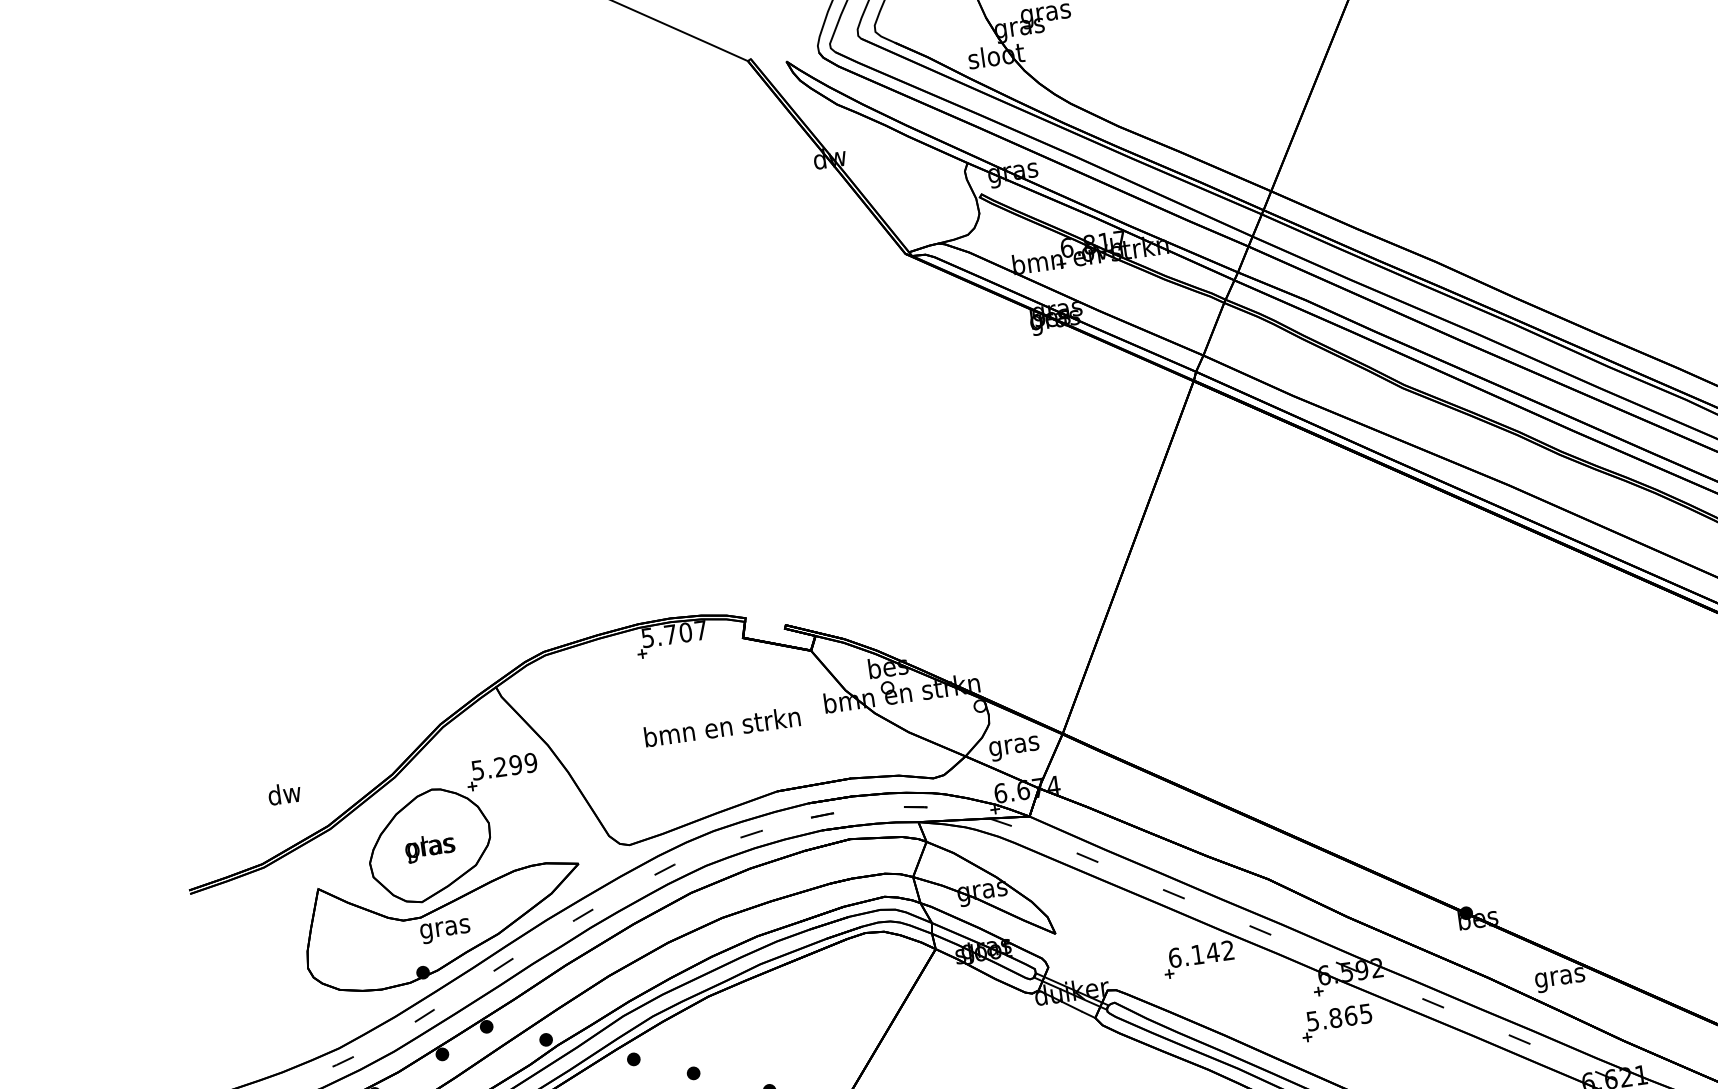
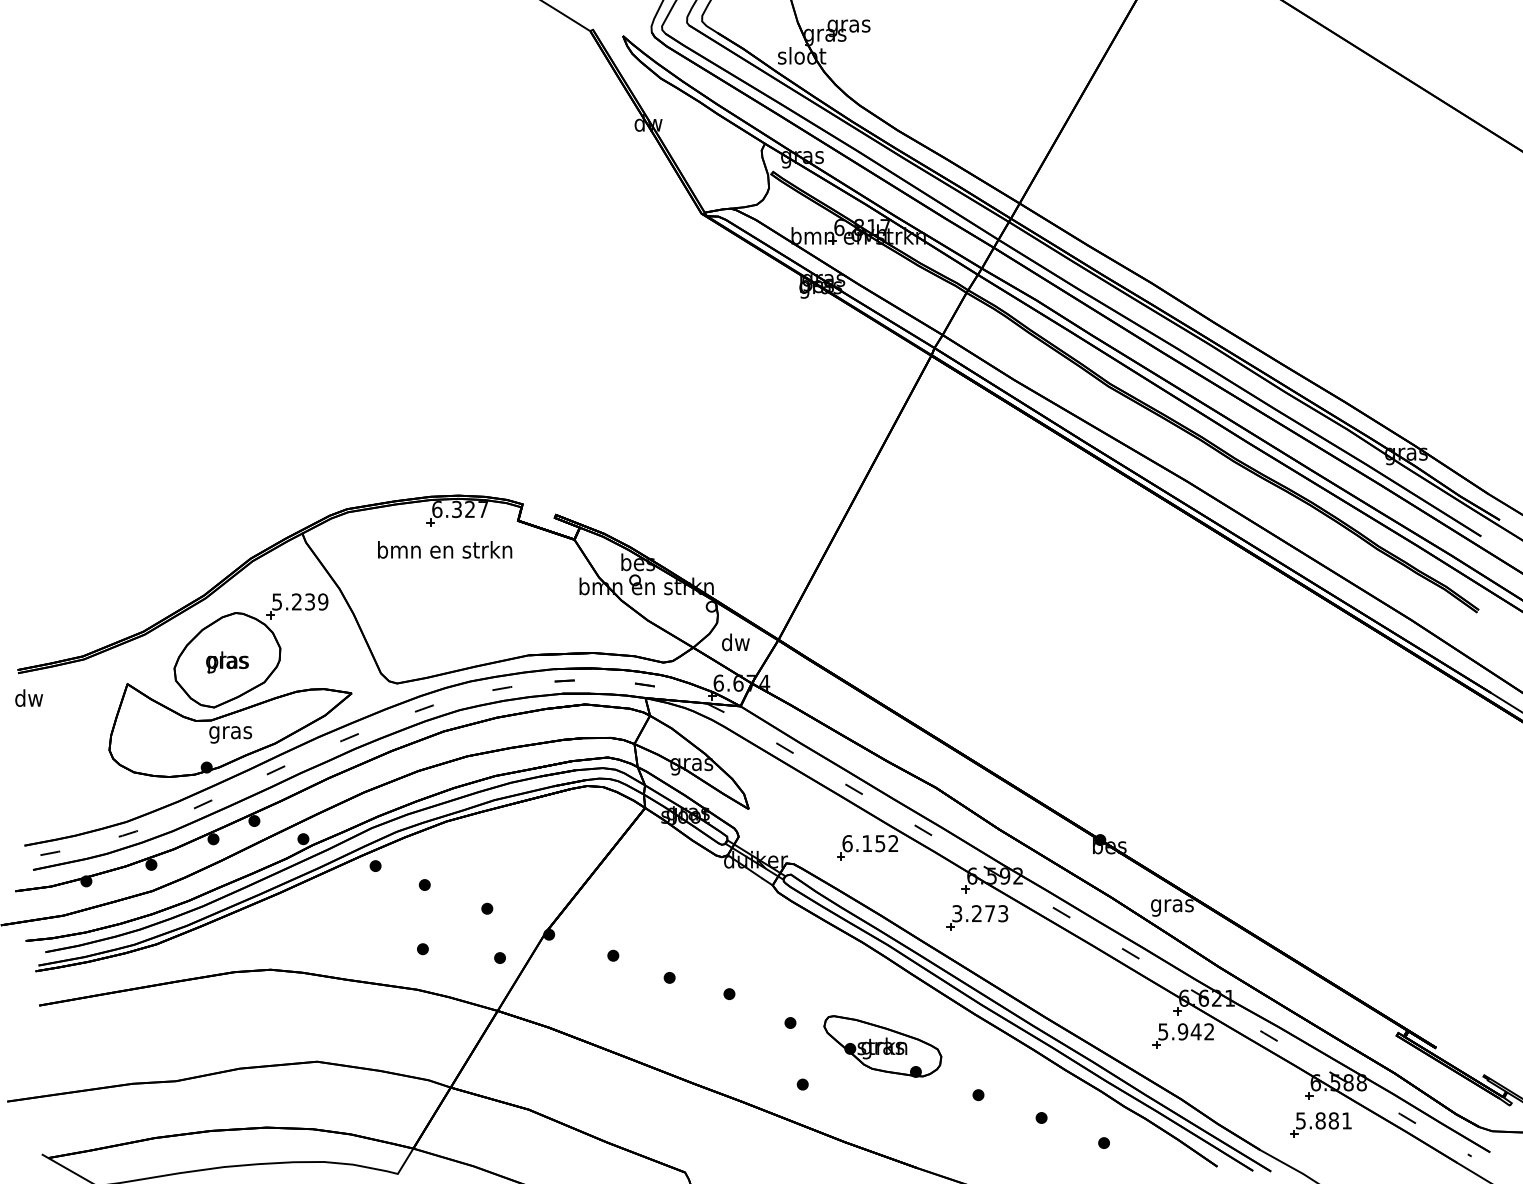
text: (666, 635) -> (453, 509), 5.707 -> 6.327
text: (722, 726) -> (445, 549), moved
text: (1013, 745) -> (735, 644), gras -> dw
text: (516, 764) -> (310, 601), 5.299 -> 5.239
text: (284, 792) -> (29, 697), moved
text: (1211, 952) -> (879, 843), 6.142 -> 6.152
text: (1339, 1017) -> (980, 913), 5.865 -> 3.273

